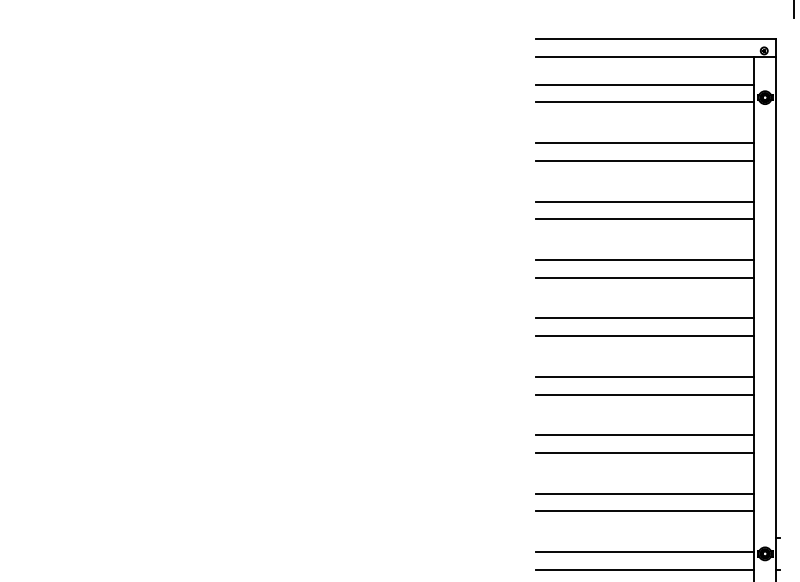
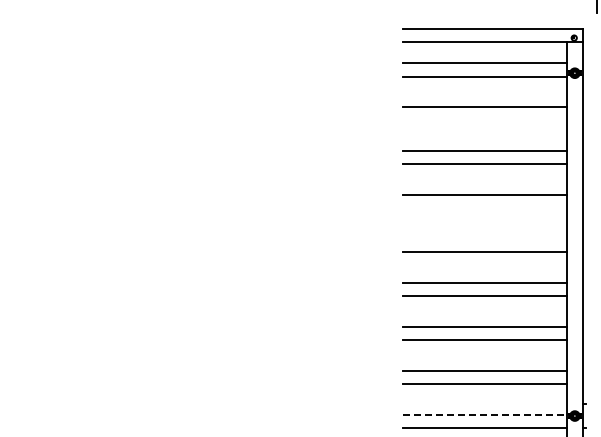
line: (644, 160) -> (484, 120), removed
line: (644, 277) -> (484, 208), removed
line: (644, 318) -> (484, 239), removed
line: (646, 551) -> (485, 414), solid -> dashed

